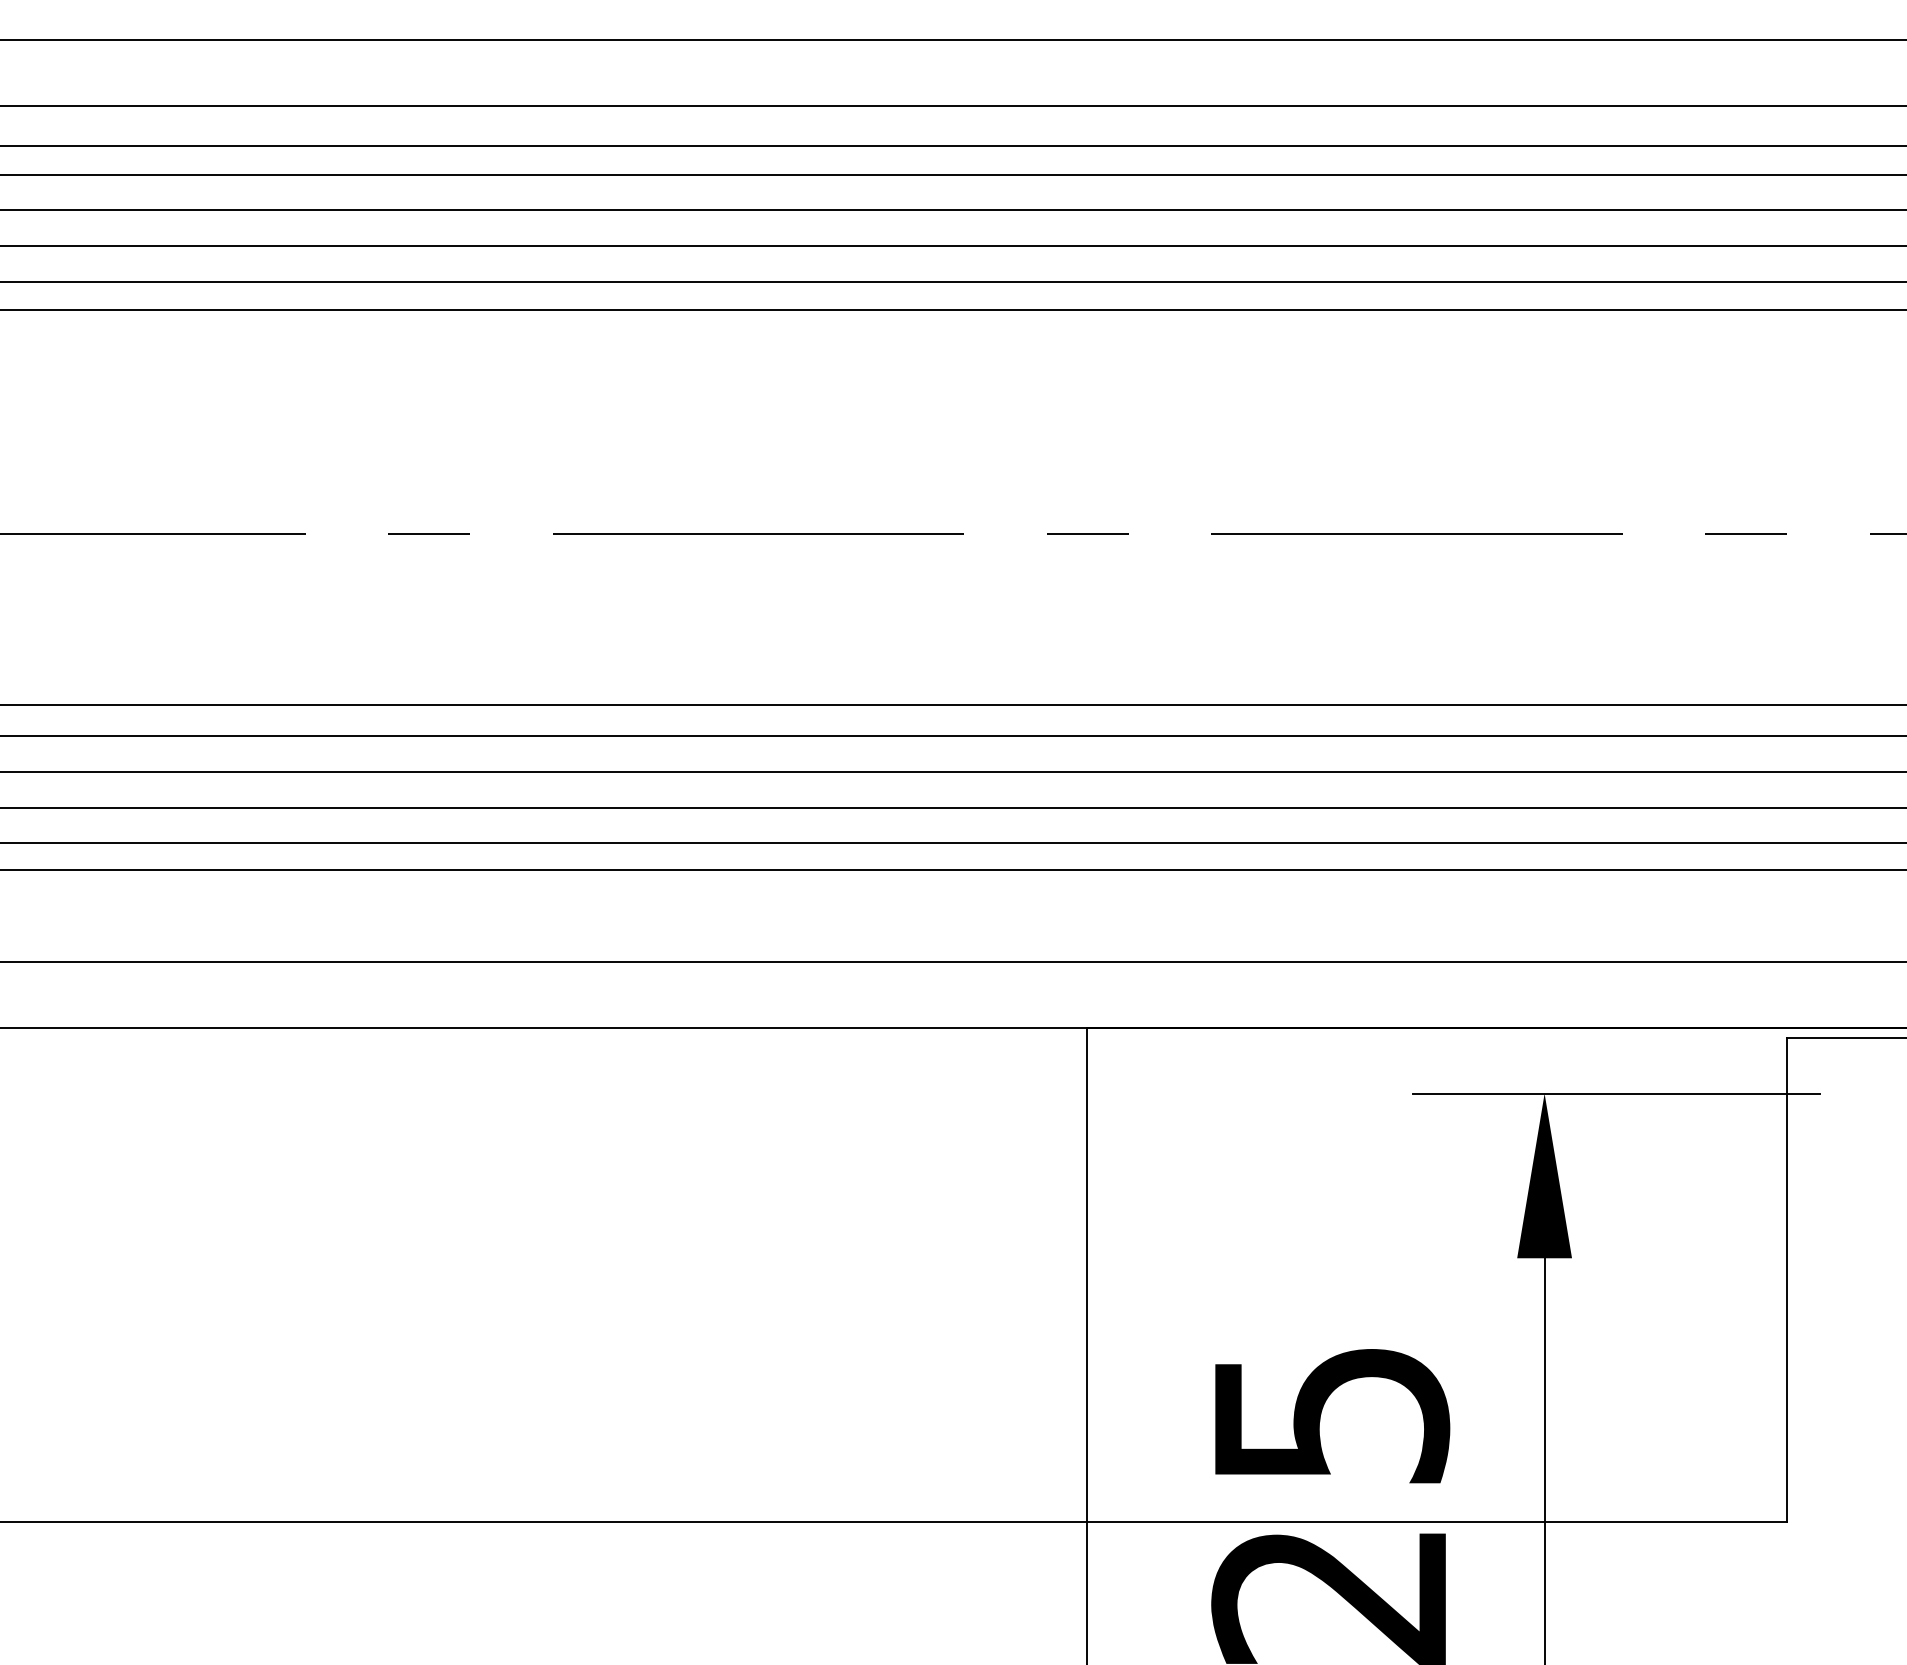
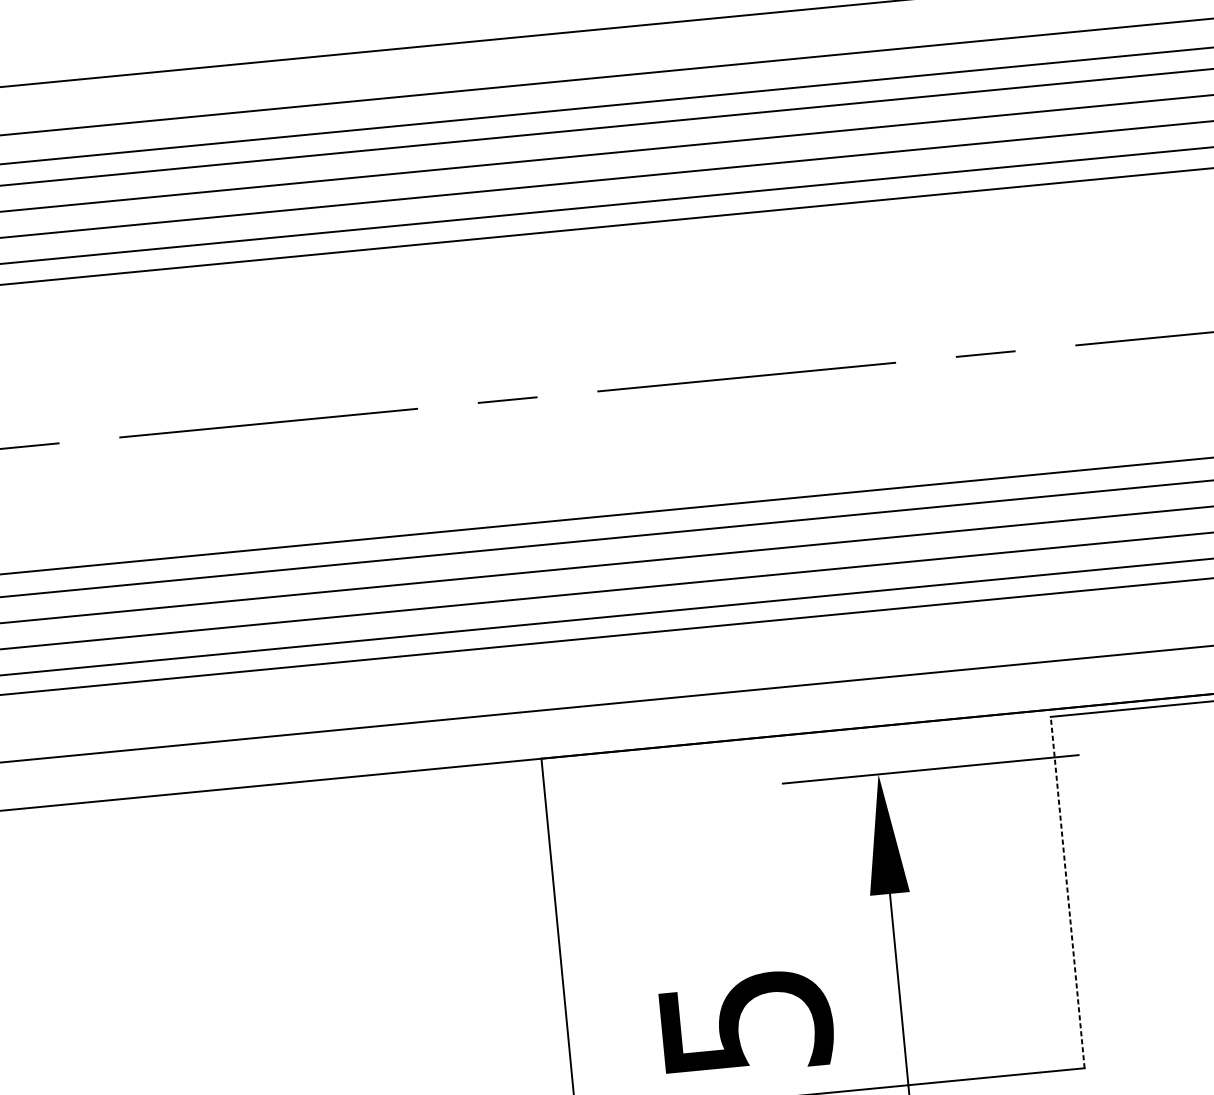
line: (1787, 1279) -> (1067, 892), solid -> dashed

